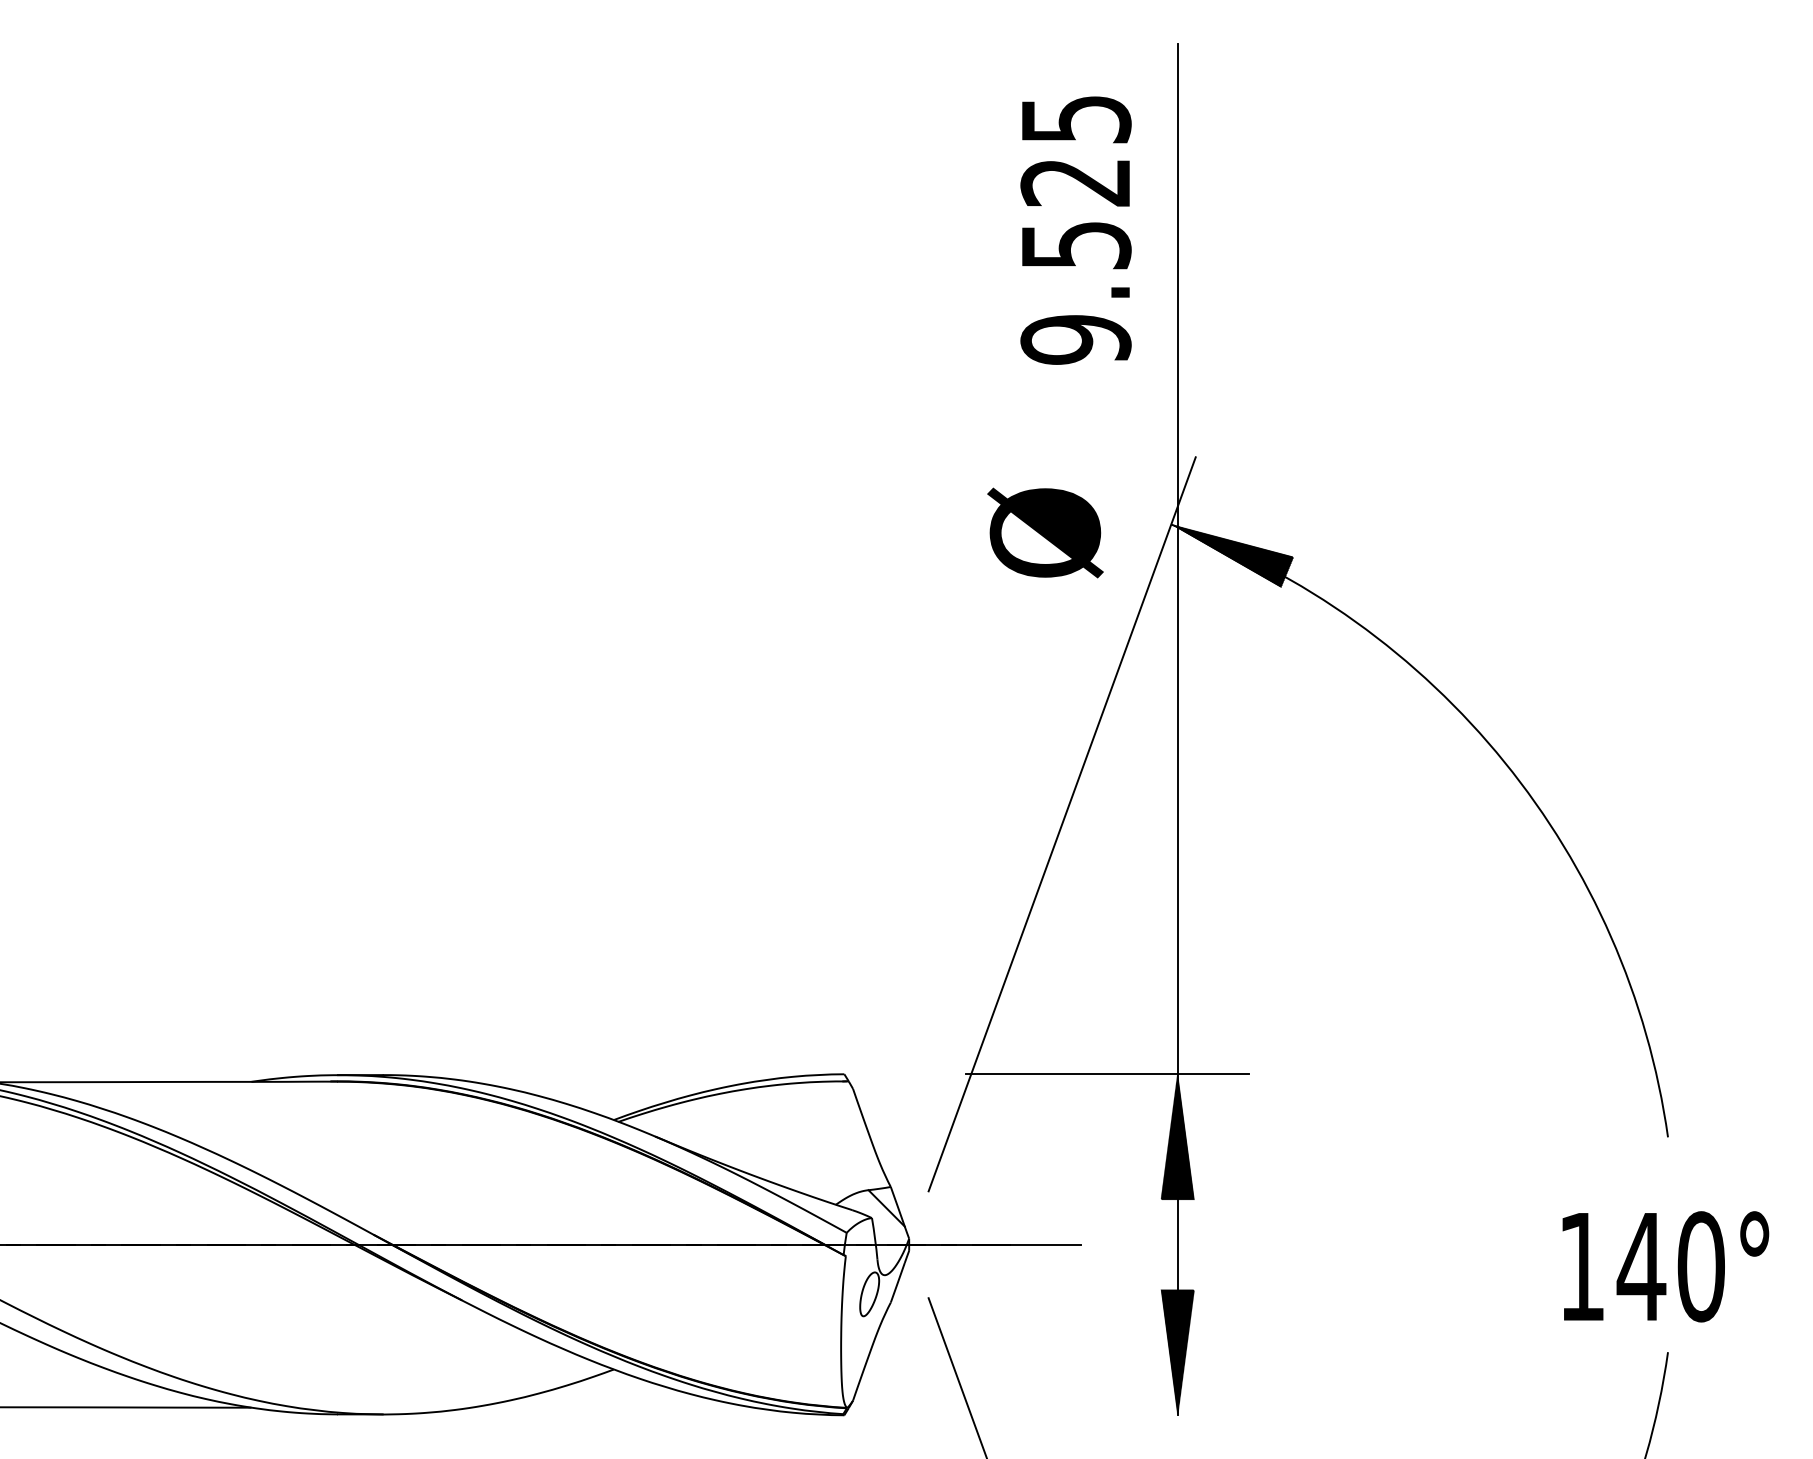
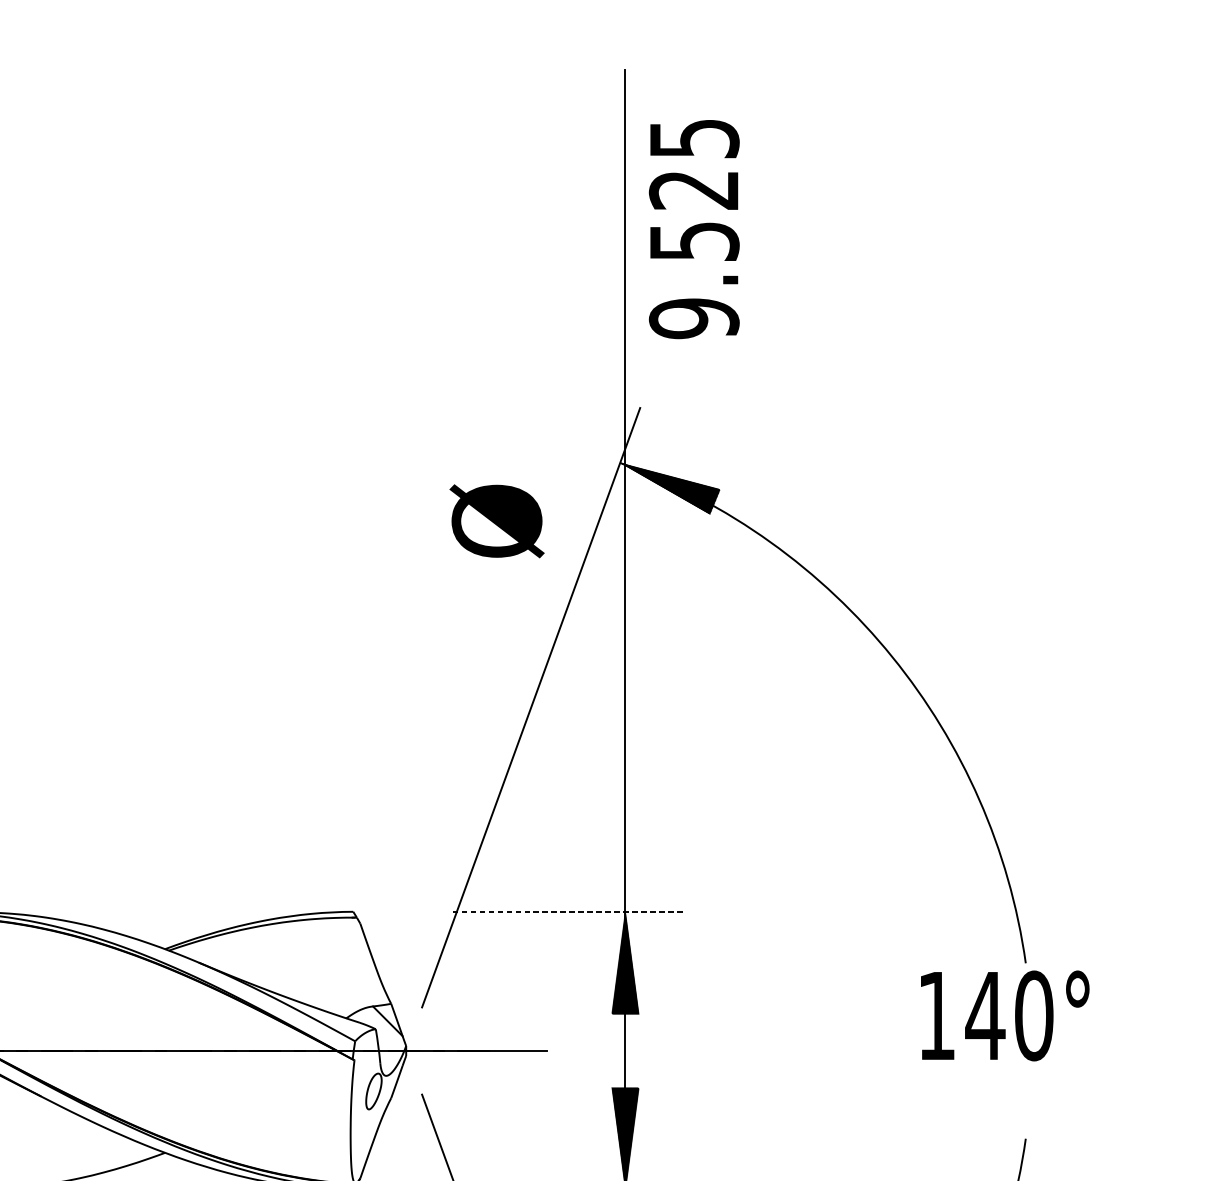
text: (1075, 230) -> (693, 229), moved
text: (1045, 532) -> (497, 520), moved
line: (1107, 1074) -> (568, 911), solid -> dashed
text: (1665, 1266) -> (1004, 1015), moved

